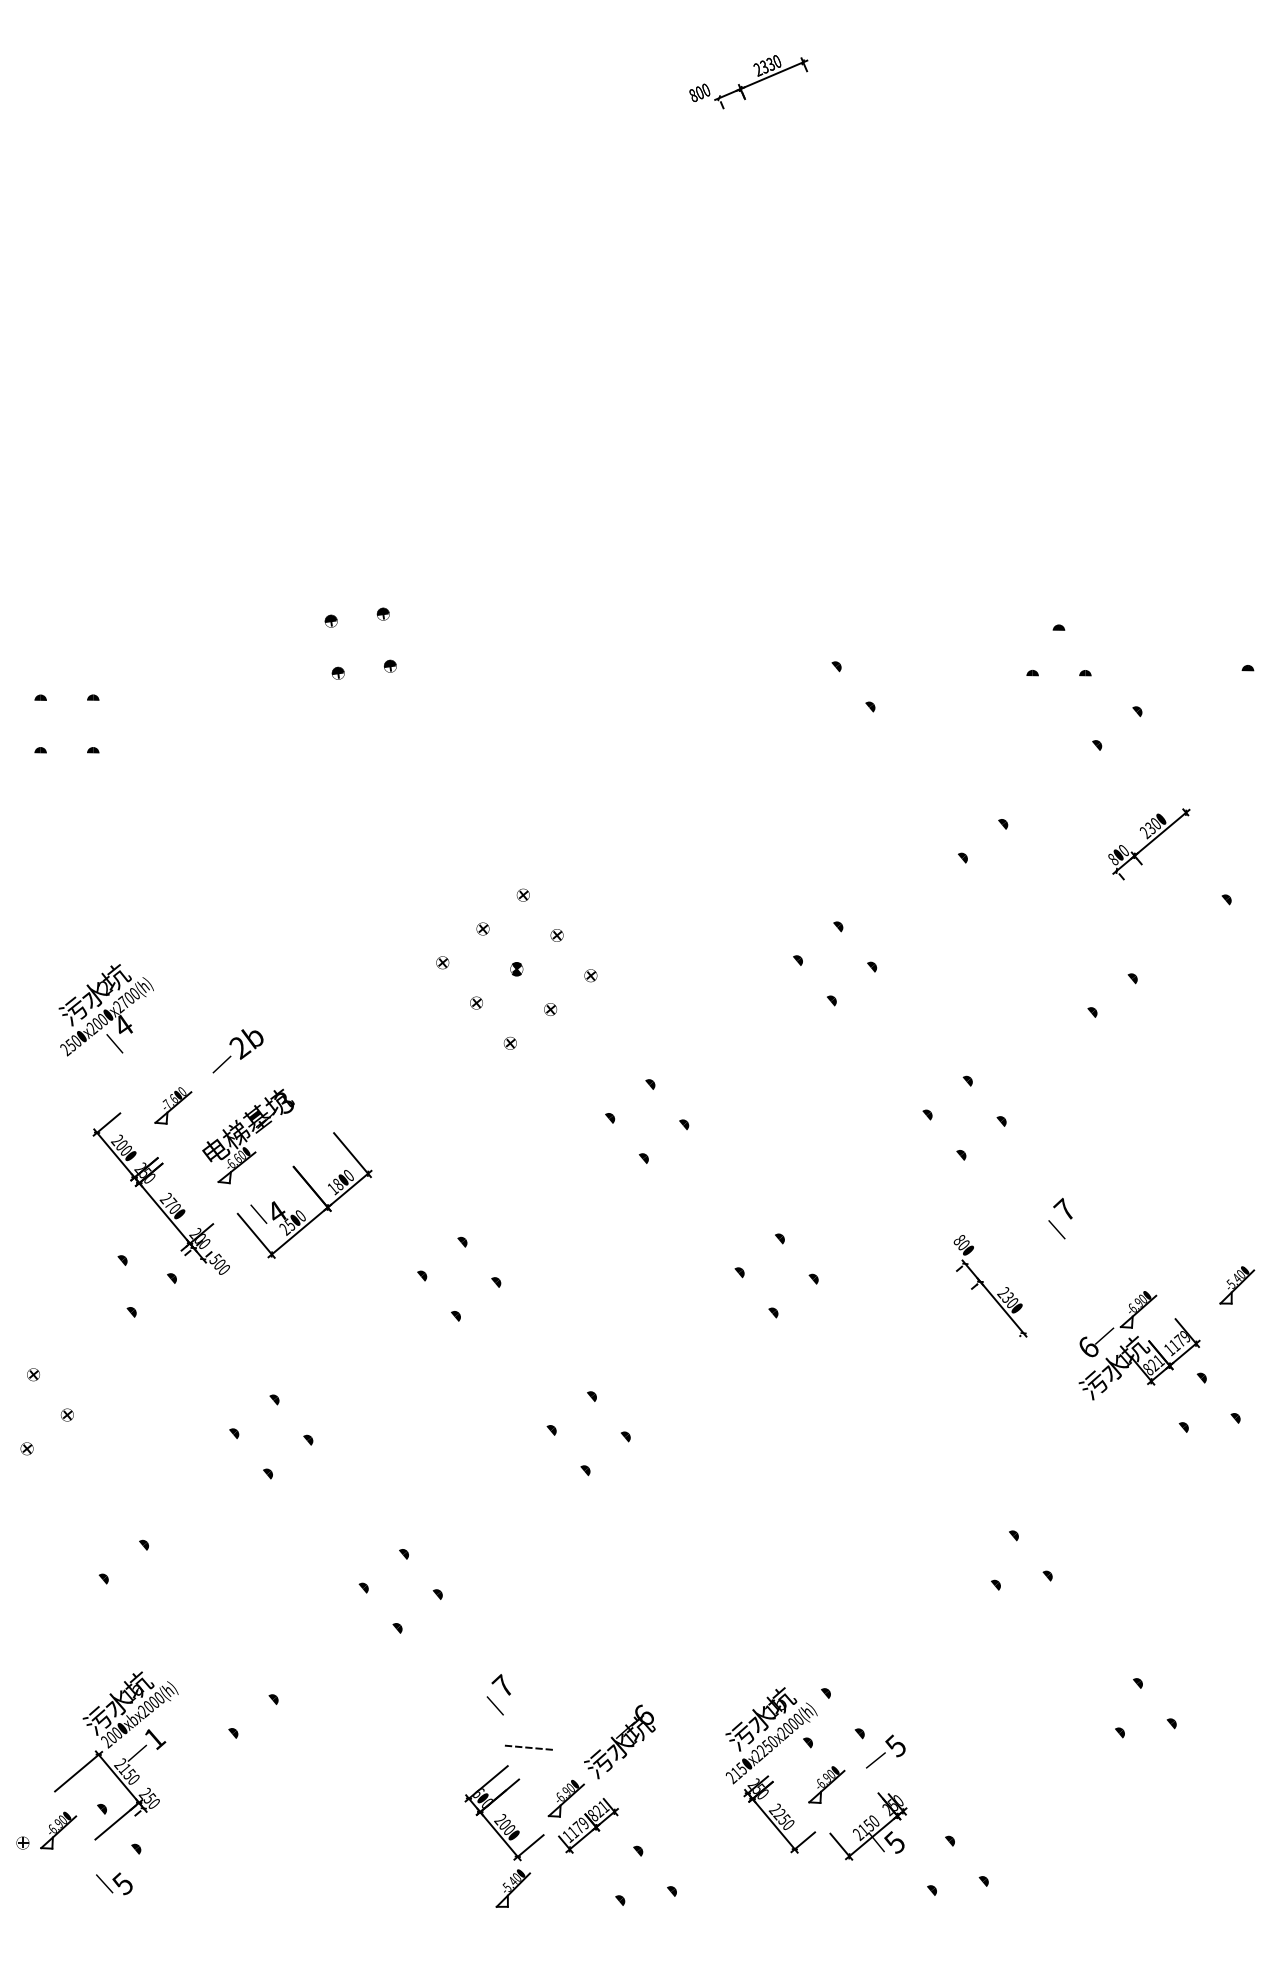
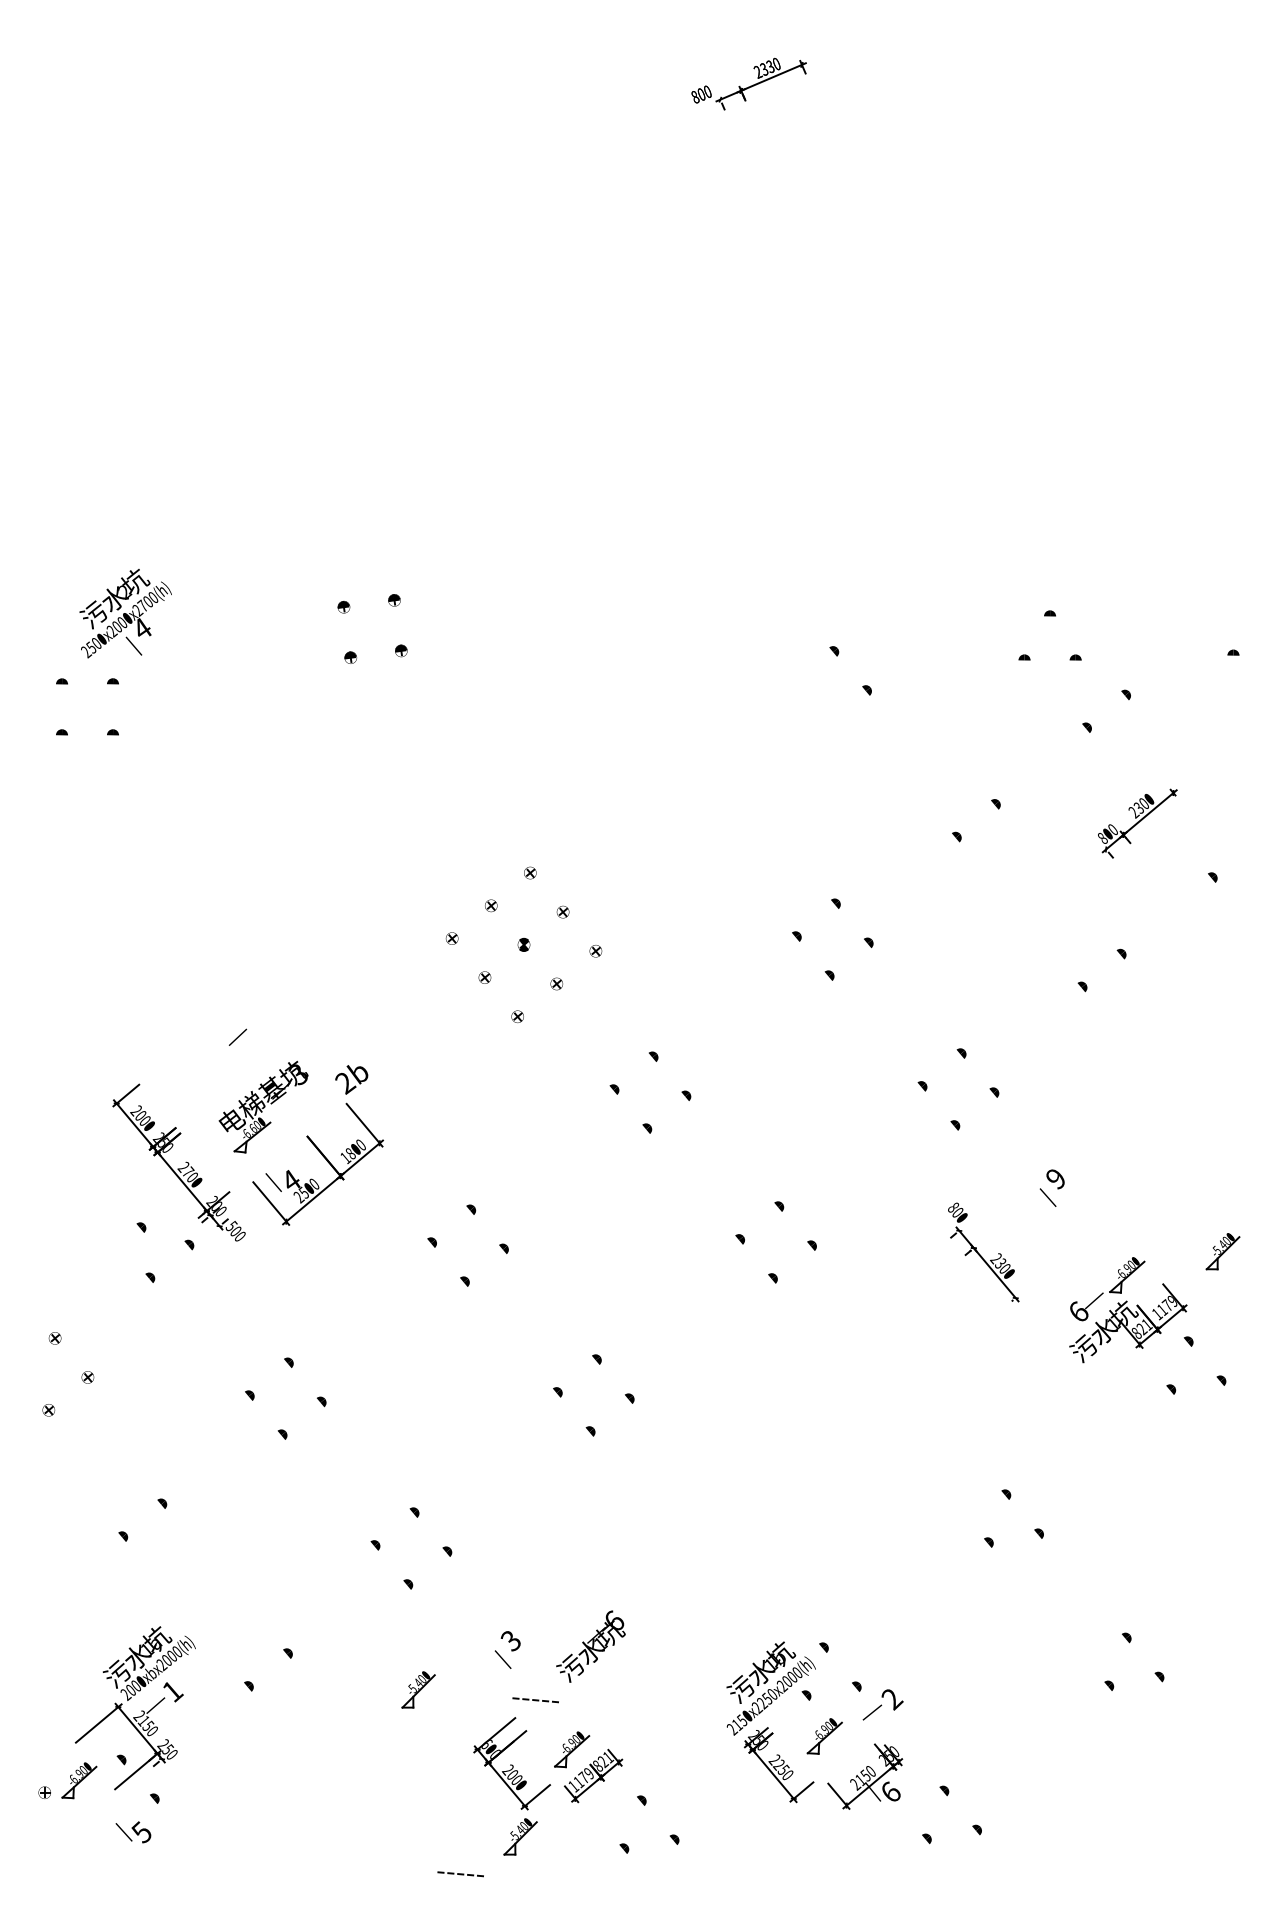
text: (106, 1010) -> (125, 613), moved
text: (246, 1044) -> (351, 1079), moved
part: (173, 1105) -> (190, 1077), removed
text: (1063, 1208) -> (1054, 1177), 7 -> 9
text: (501, 1685) -> (509, 1639), 7 -> 3
part: (408, 1736) -> (418, 1689), added
text: (619, 1741) -> (590, 1646), moved
text: (896, 1745) -> (892, 1698), 5 -> 2
text: (894, 1842) -> (890, 1792), 5 -> 6
line: (451, 1927) -> (460, 1874), added

